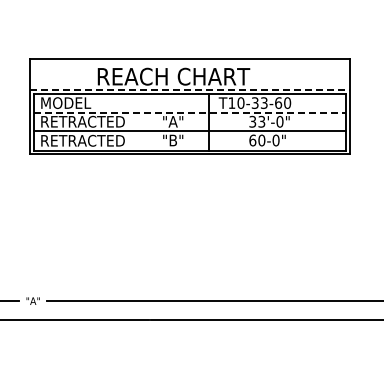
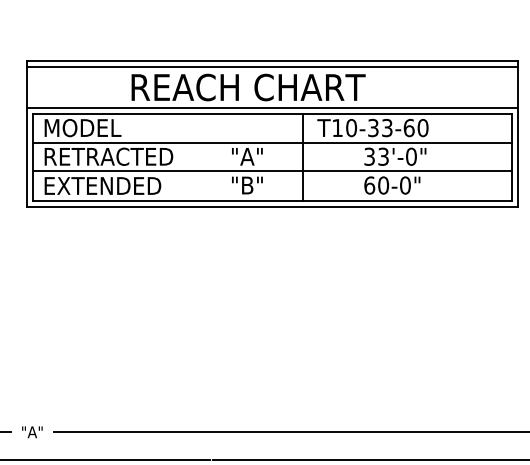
line: (189, 63) -> (272, 67), added
line: (189, 89) -> (272, 107), dashed -> solid
line: (190, 112) -> (273, 142), dashed -> solid
text: (83, 140) -> (109, 185), RETRACTED -> EXTENDED

